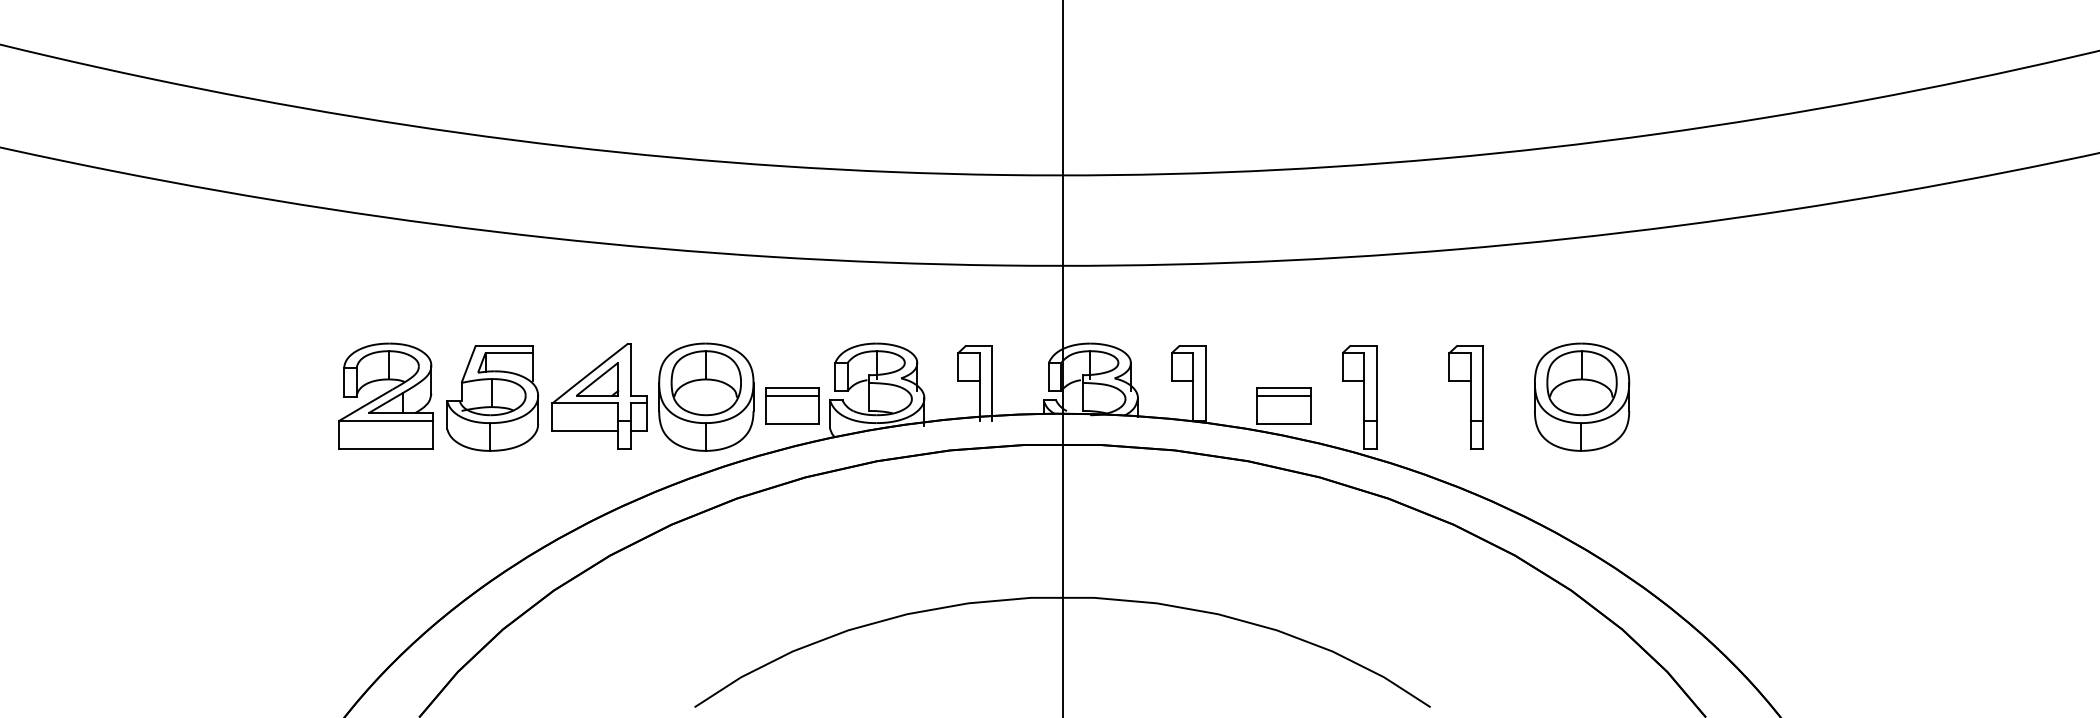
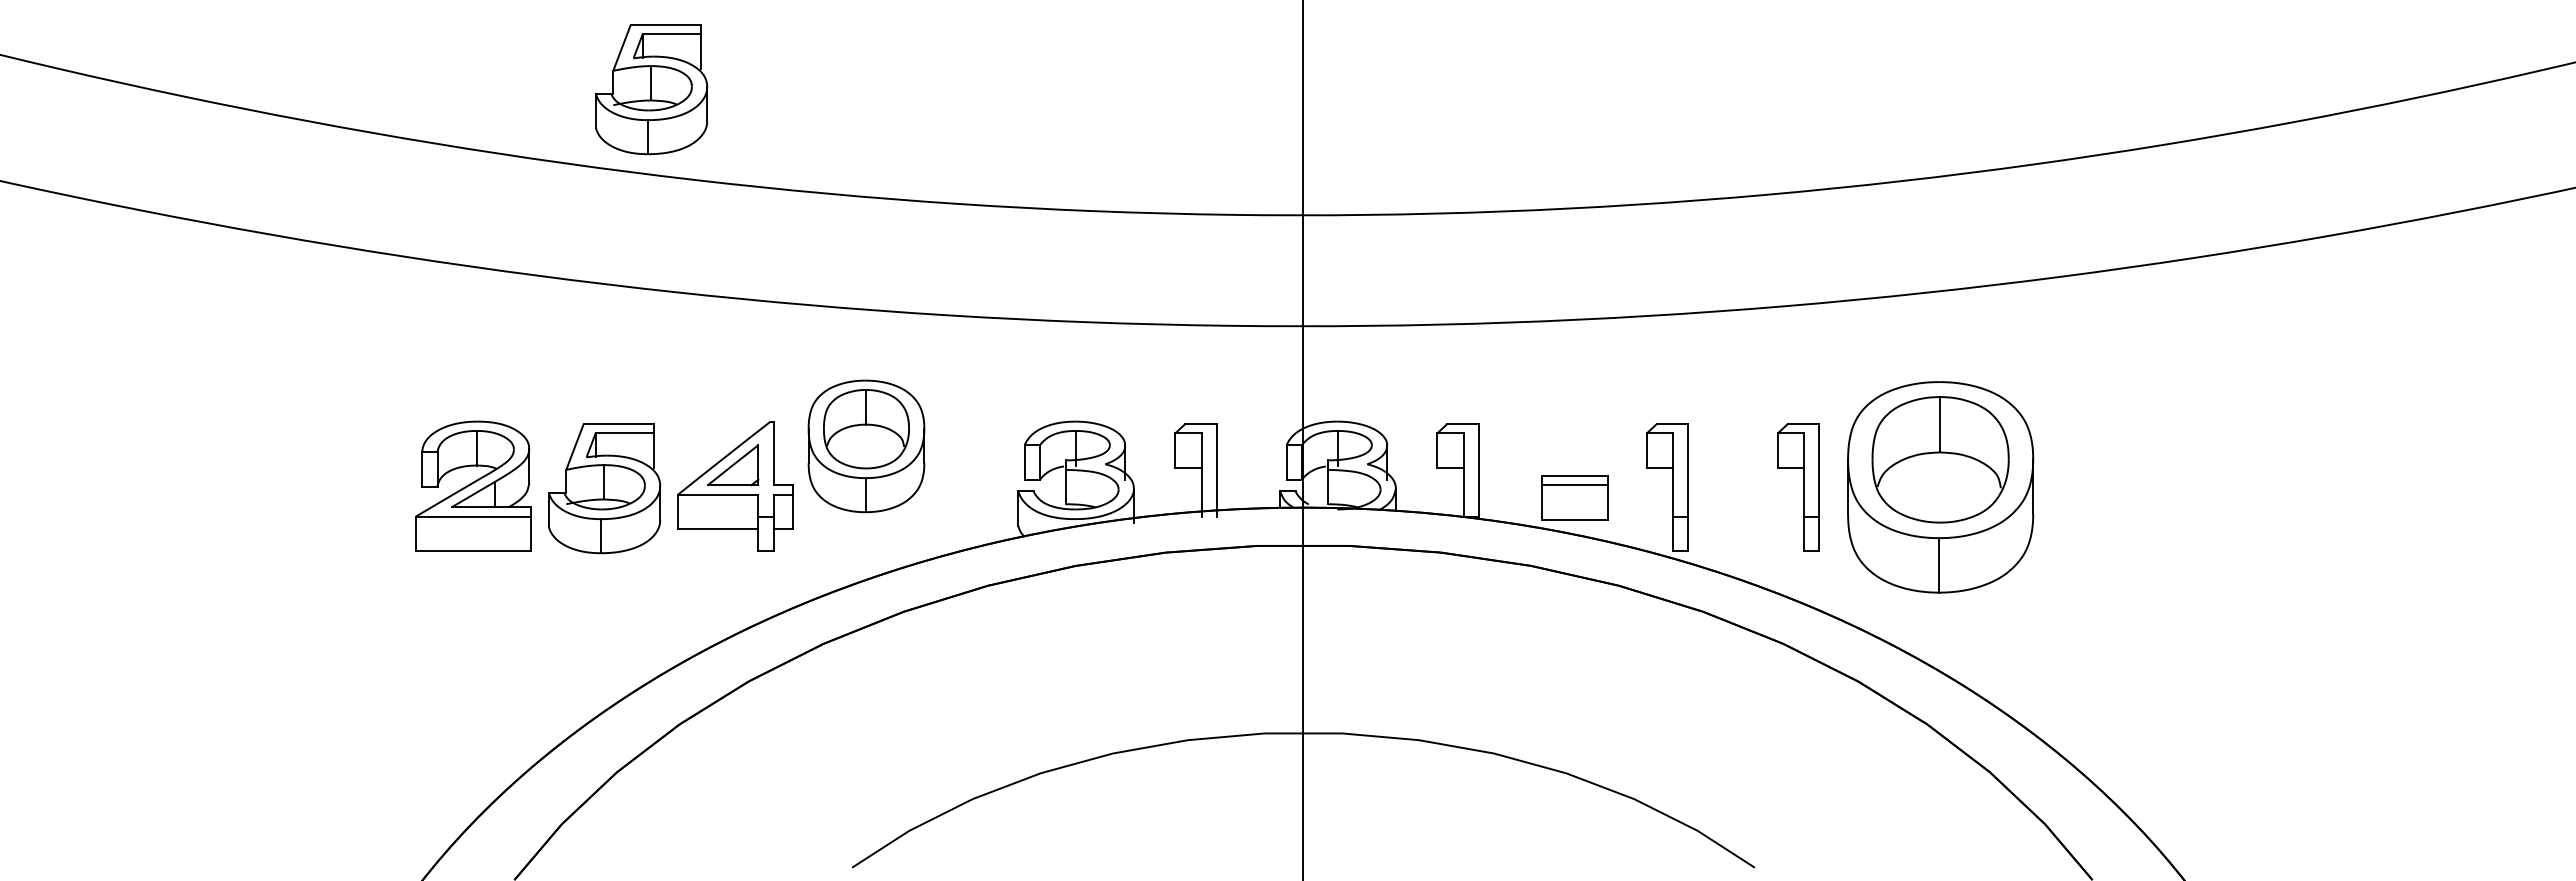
part: (531, 72) -> (651, 89), added
part: (706, 397) -> (866, 446), moved
part: (1581, 397) -> (1940, 487), size x1.6
part: (792, 405) -> (972, 497), removed

